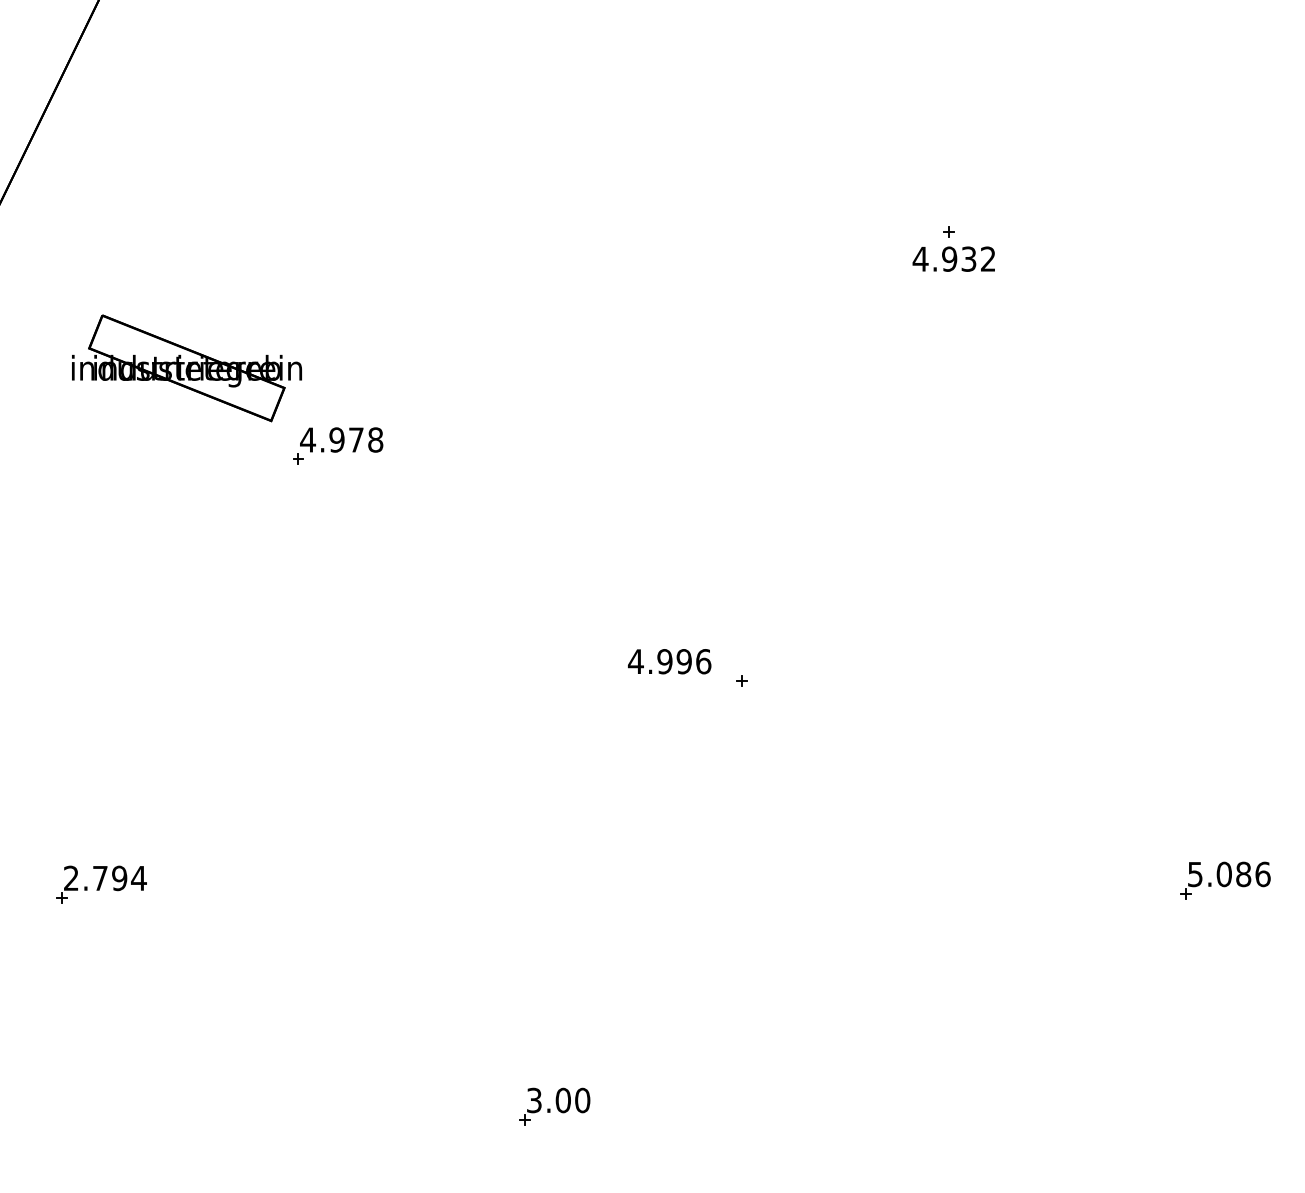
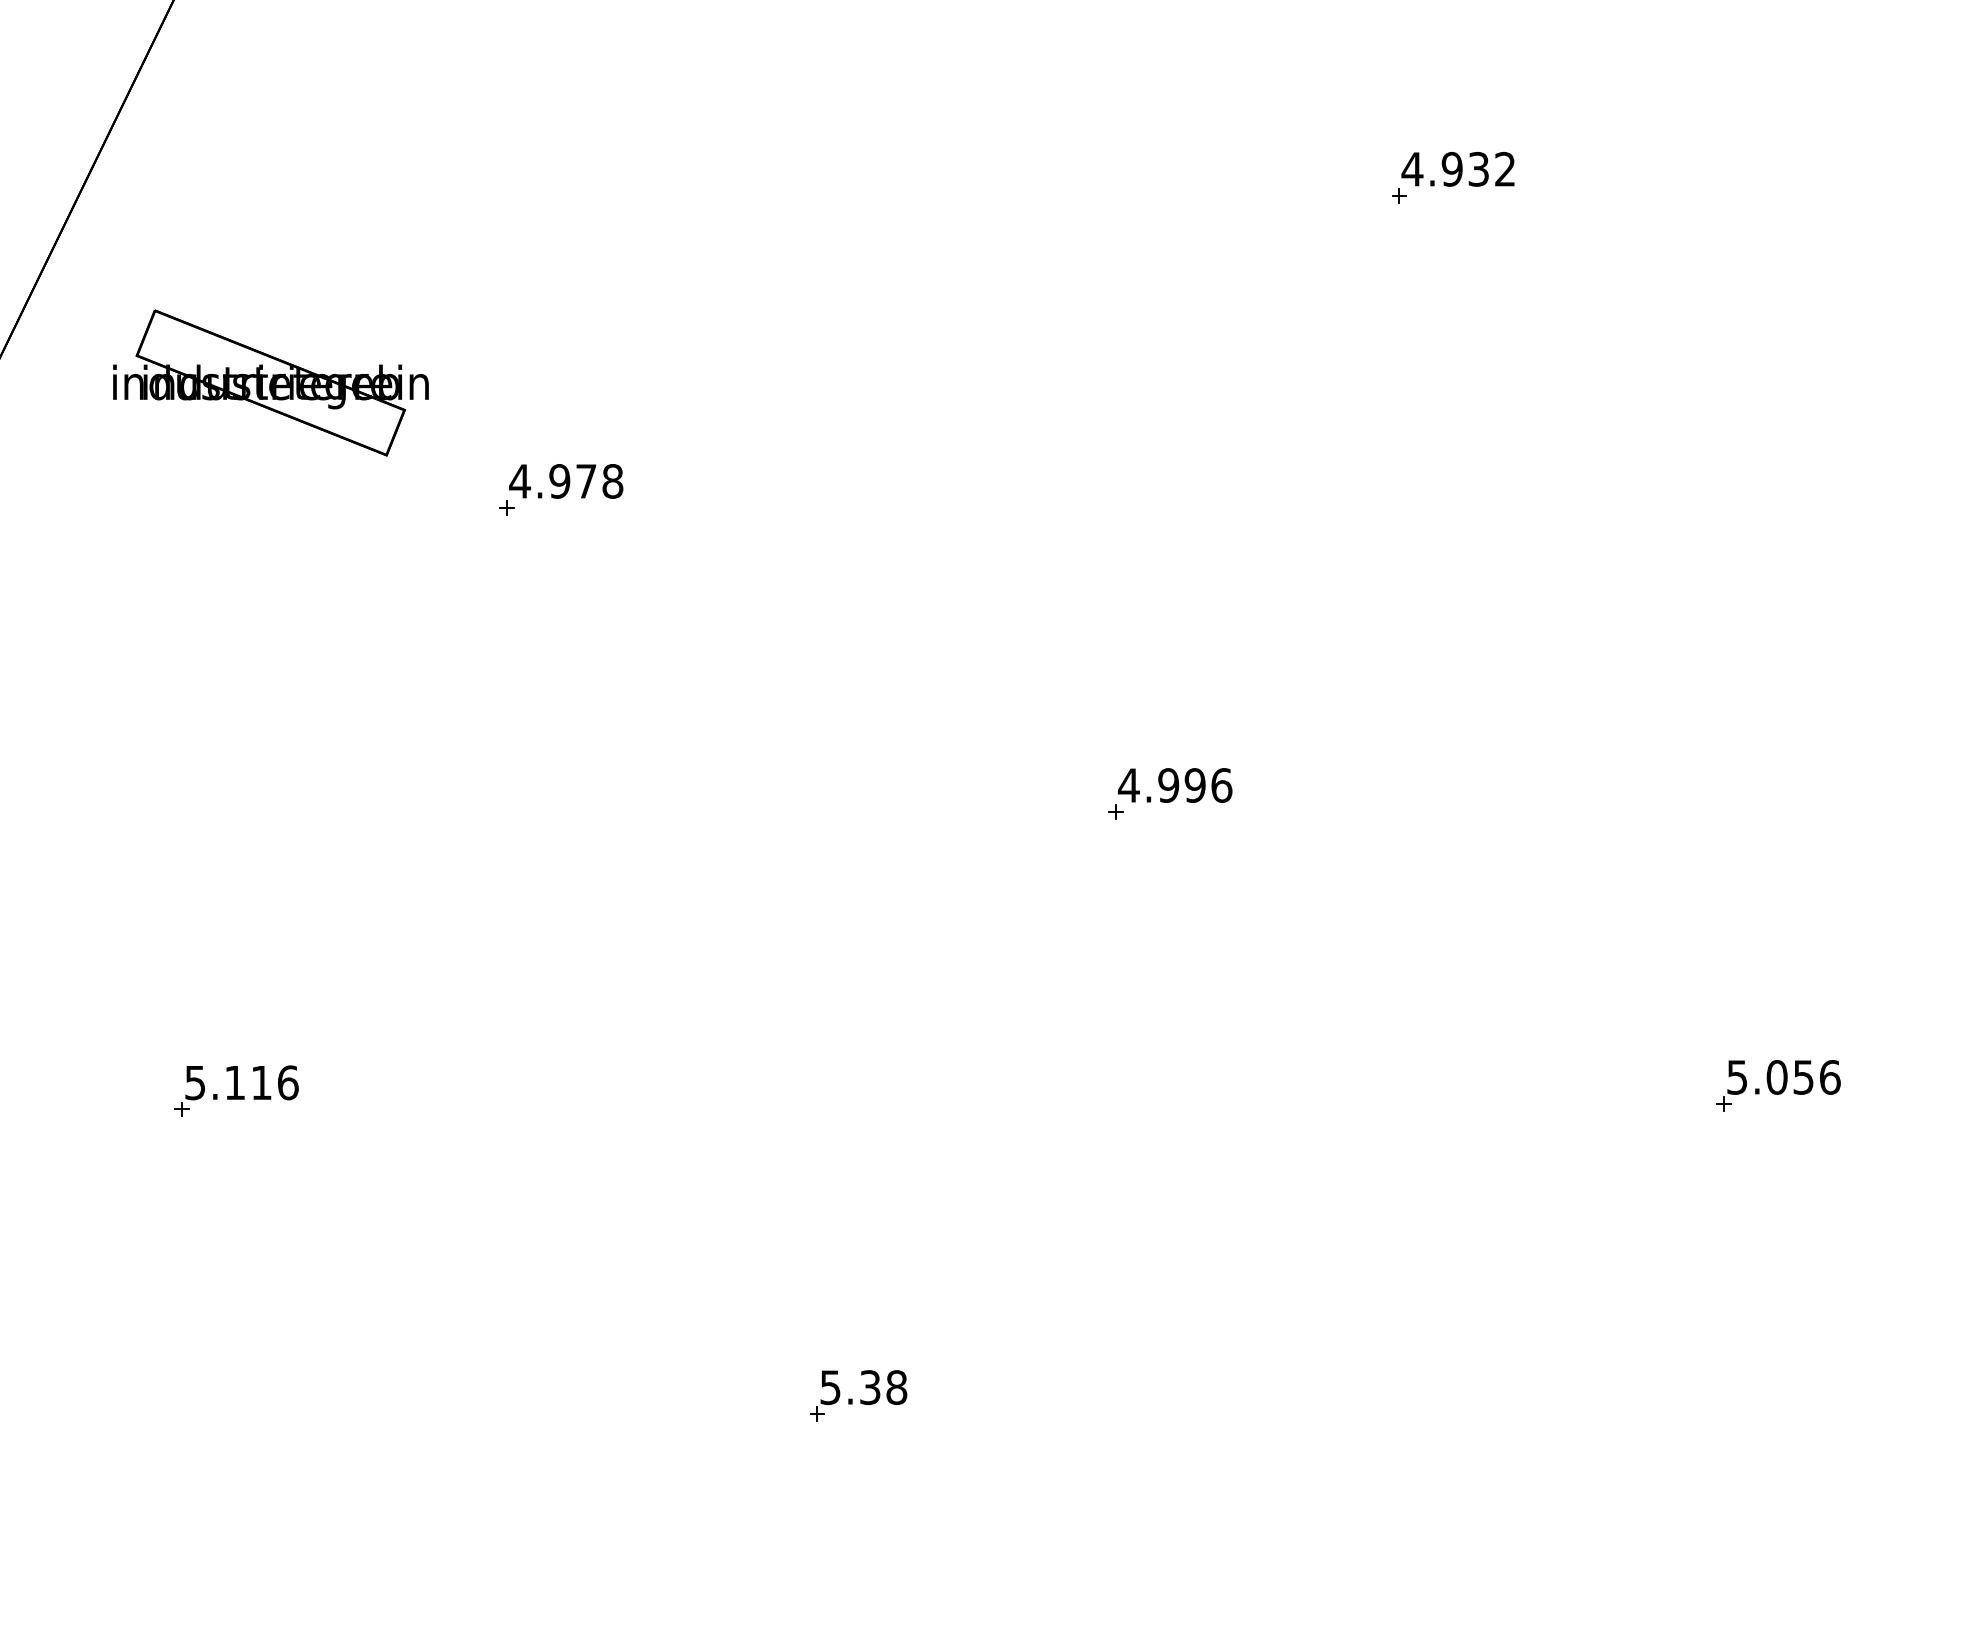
text: (953, 259) -> (1457, 169), moved
part: (186, 367) -> (270, 382), moved
text: (669, 661) -> (1174, 785), moved
text: (1243, 874) -> (1803, 1077), 5.086 -> 5.056
text: (105, 878) -> (242, 1082), 2.794 -> 5.116
text: (559, 1100) -> (864, 1387), 3.00 -> 5.38

